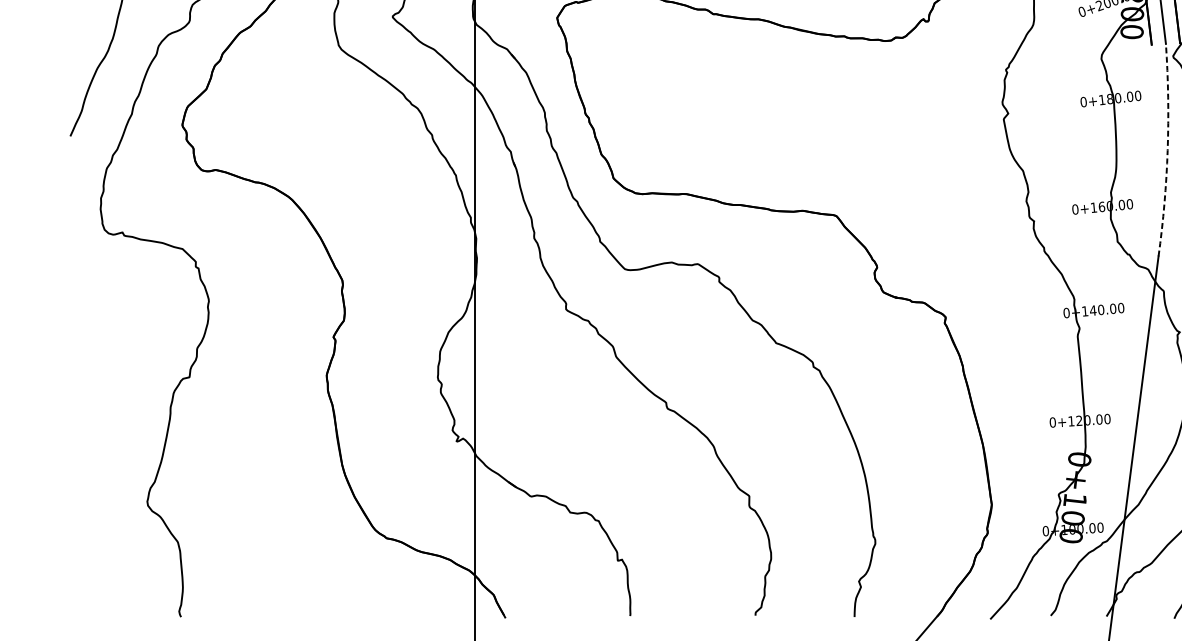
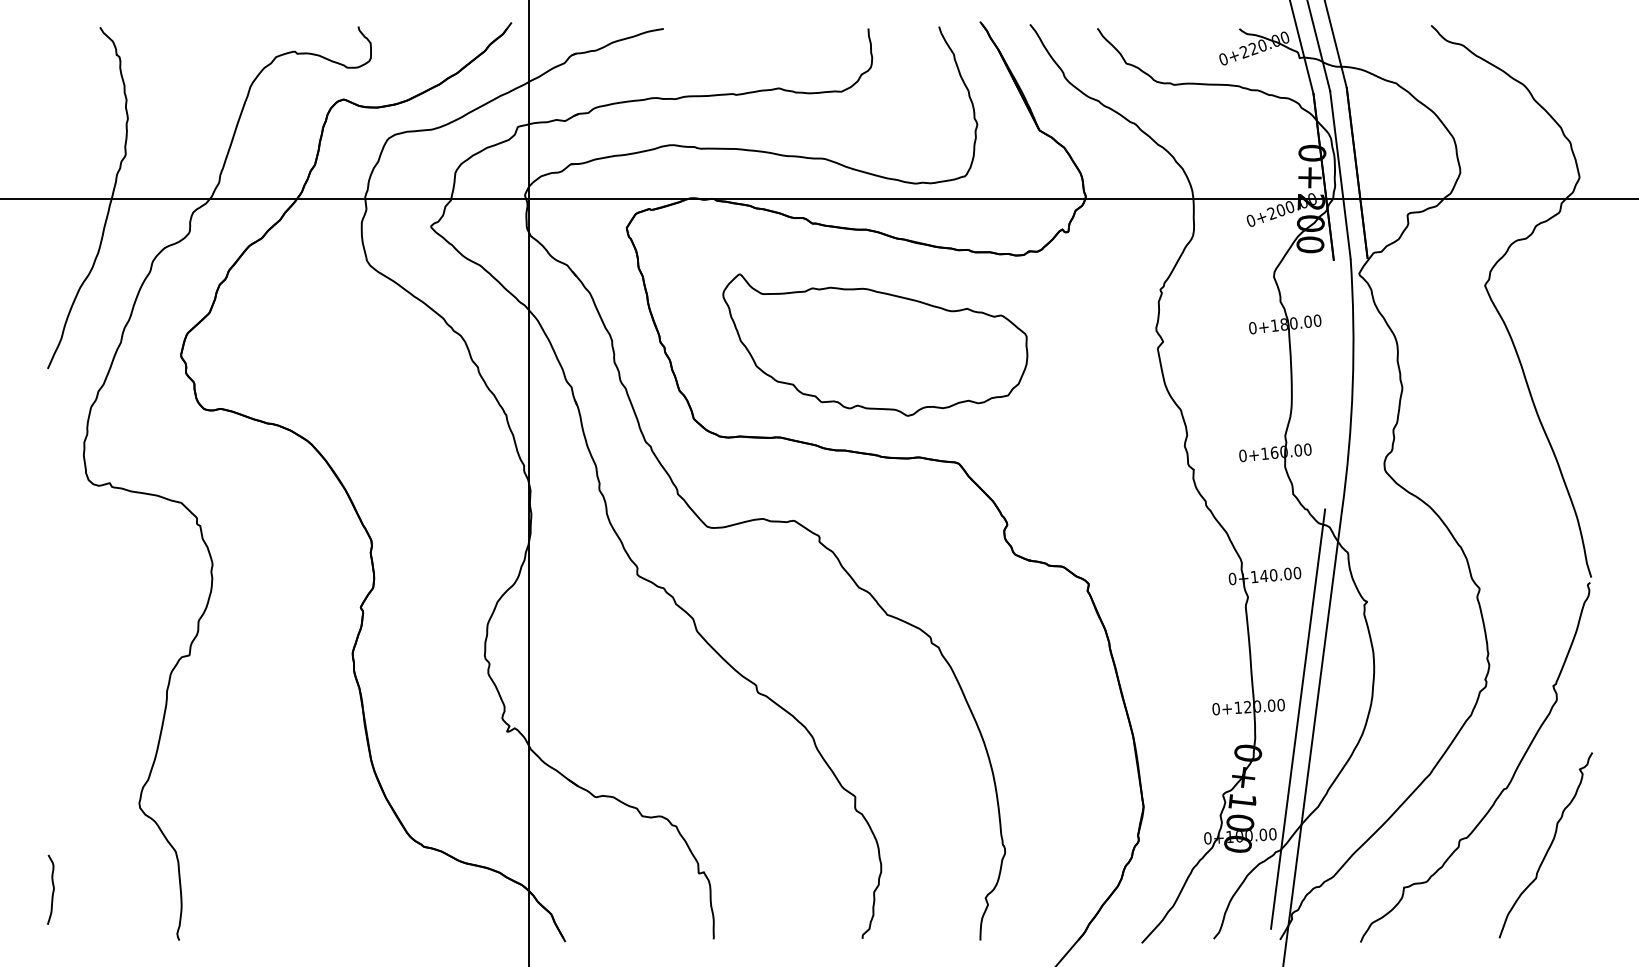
part: (766, 115) -> (875, 344), added
arc: (1167, 150) -> (1352, 385), dashed -> solid
line: (1122, 430) -> (1298, 718), added
curve: (74, 575) -> (52, 890), added

